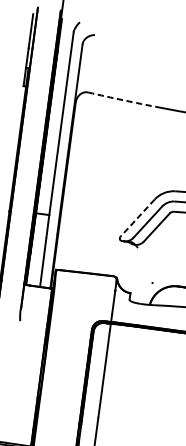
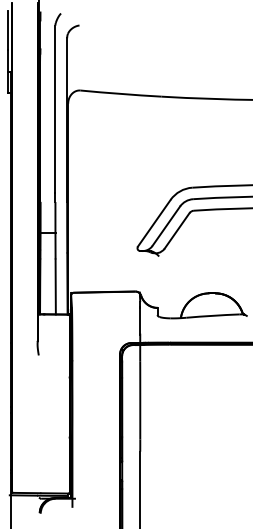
arc: (123, 99) -> (121, 93), dashed -> solid
line: (137, 218) -> (154, 223), dashed -> solid

